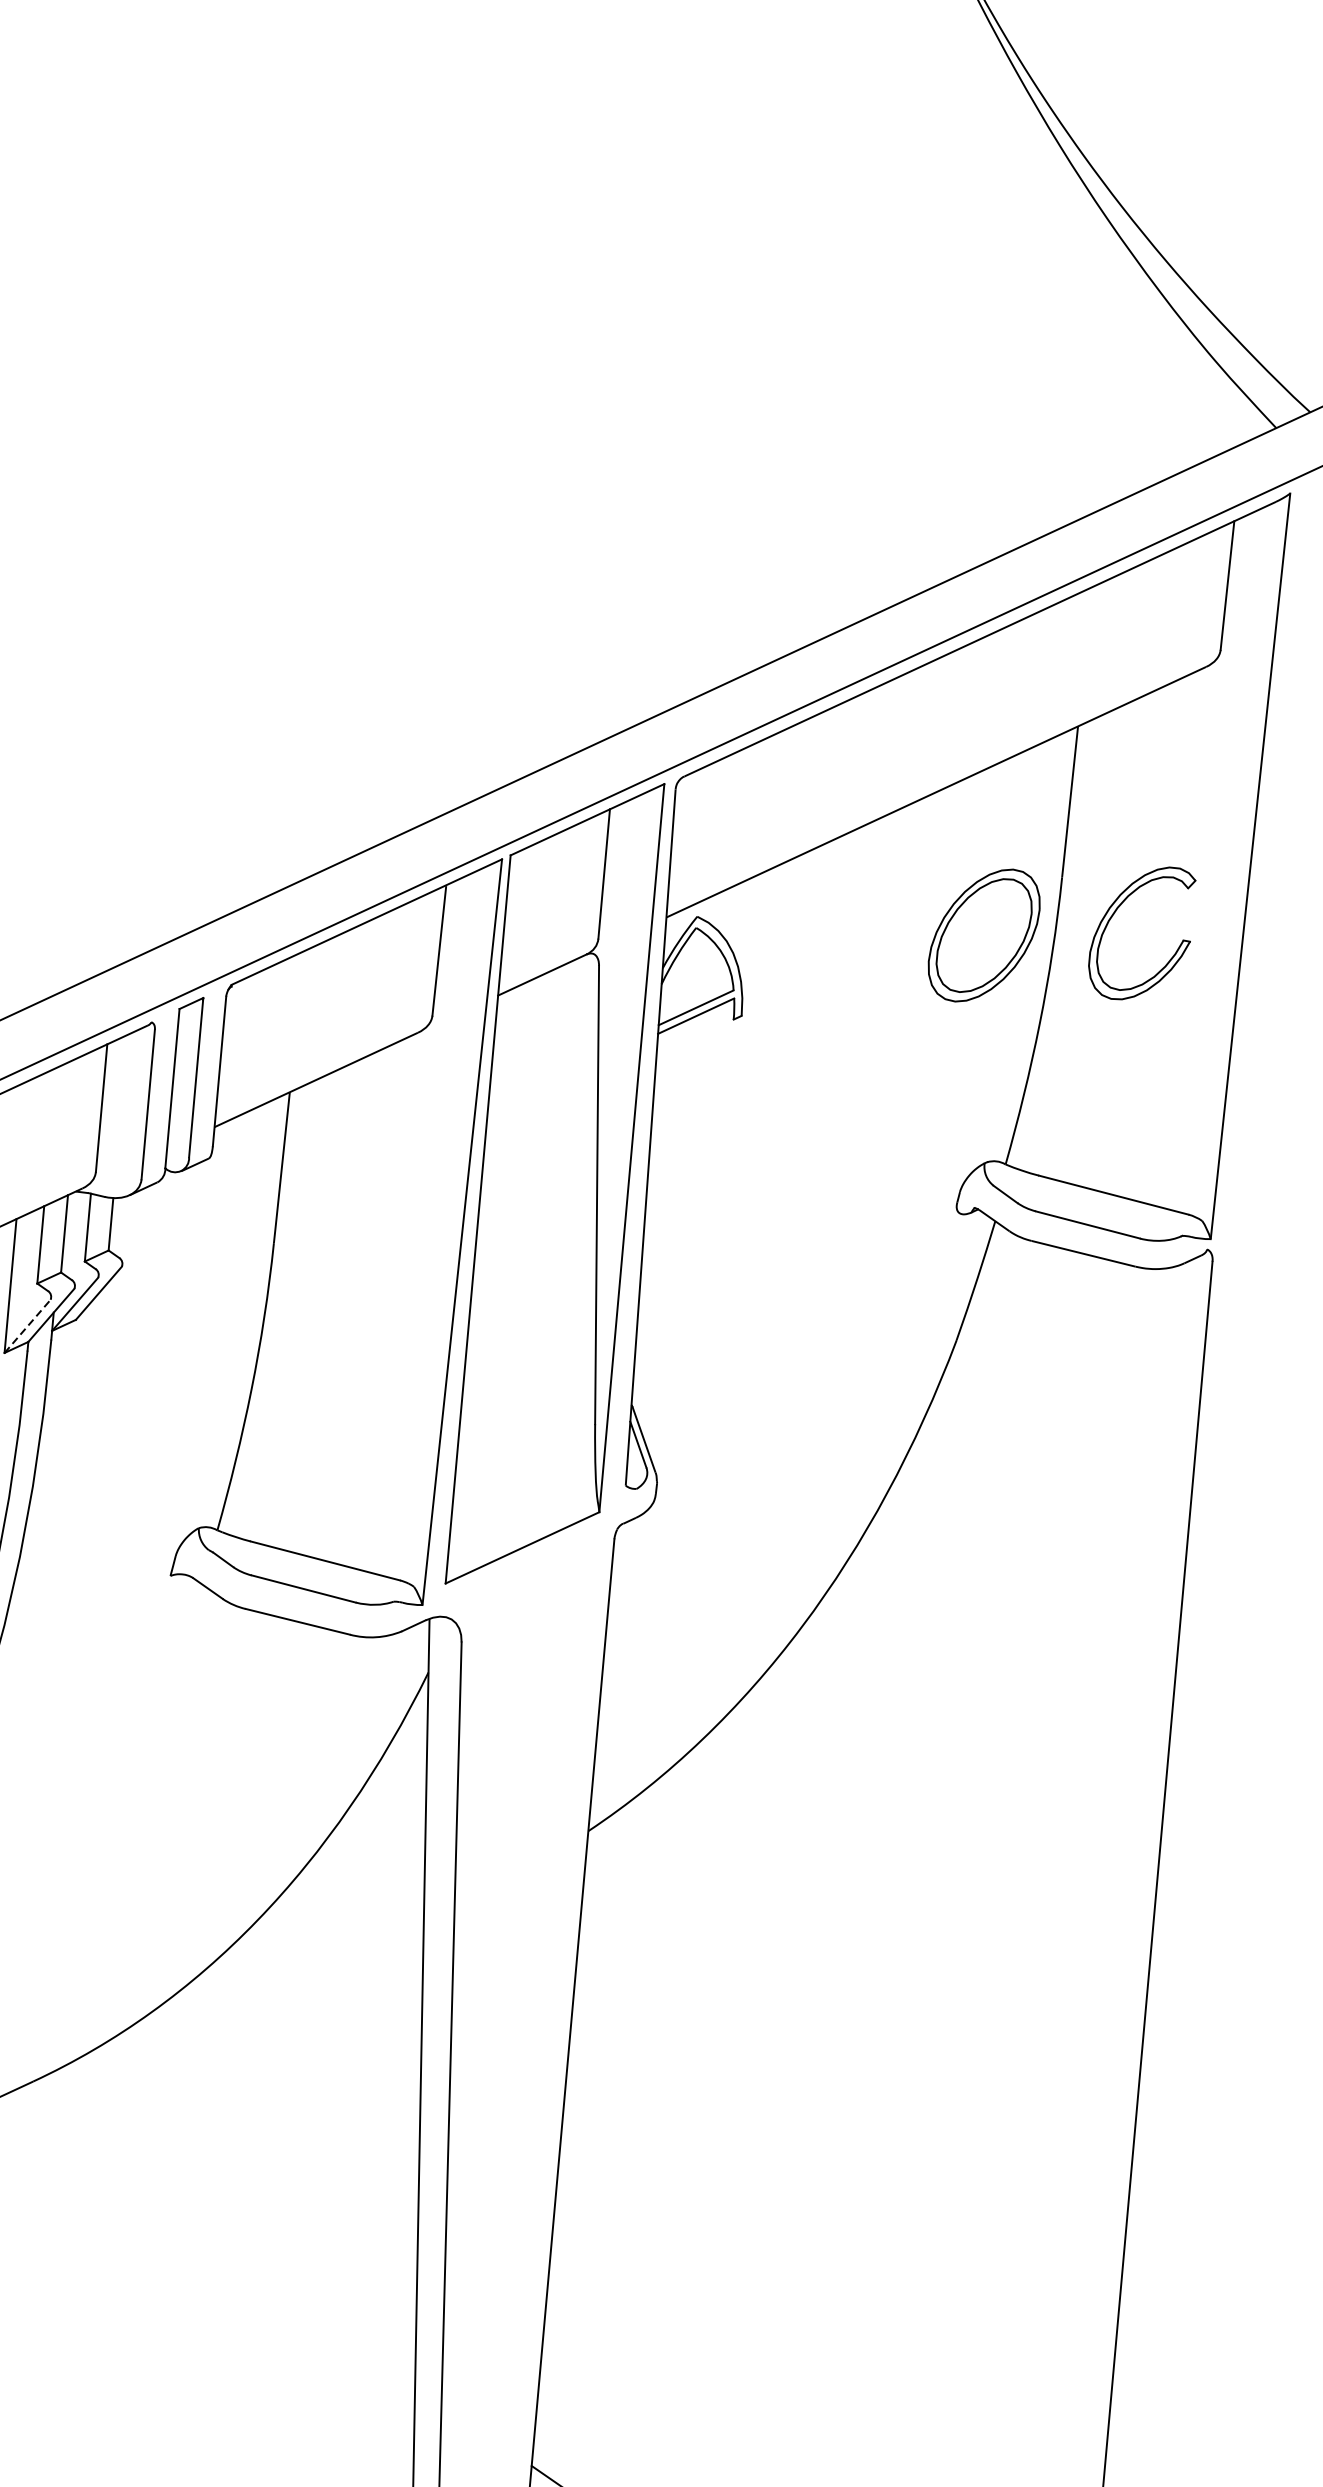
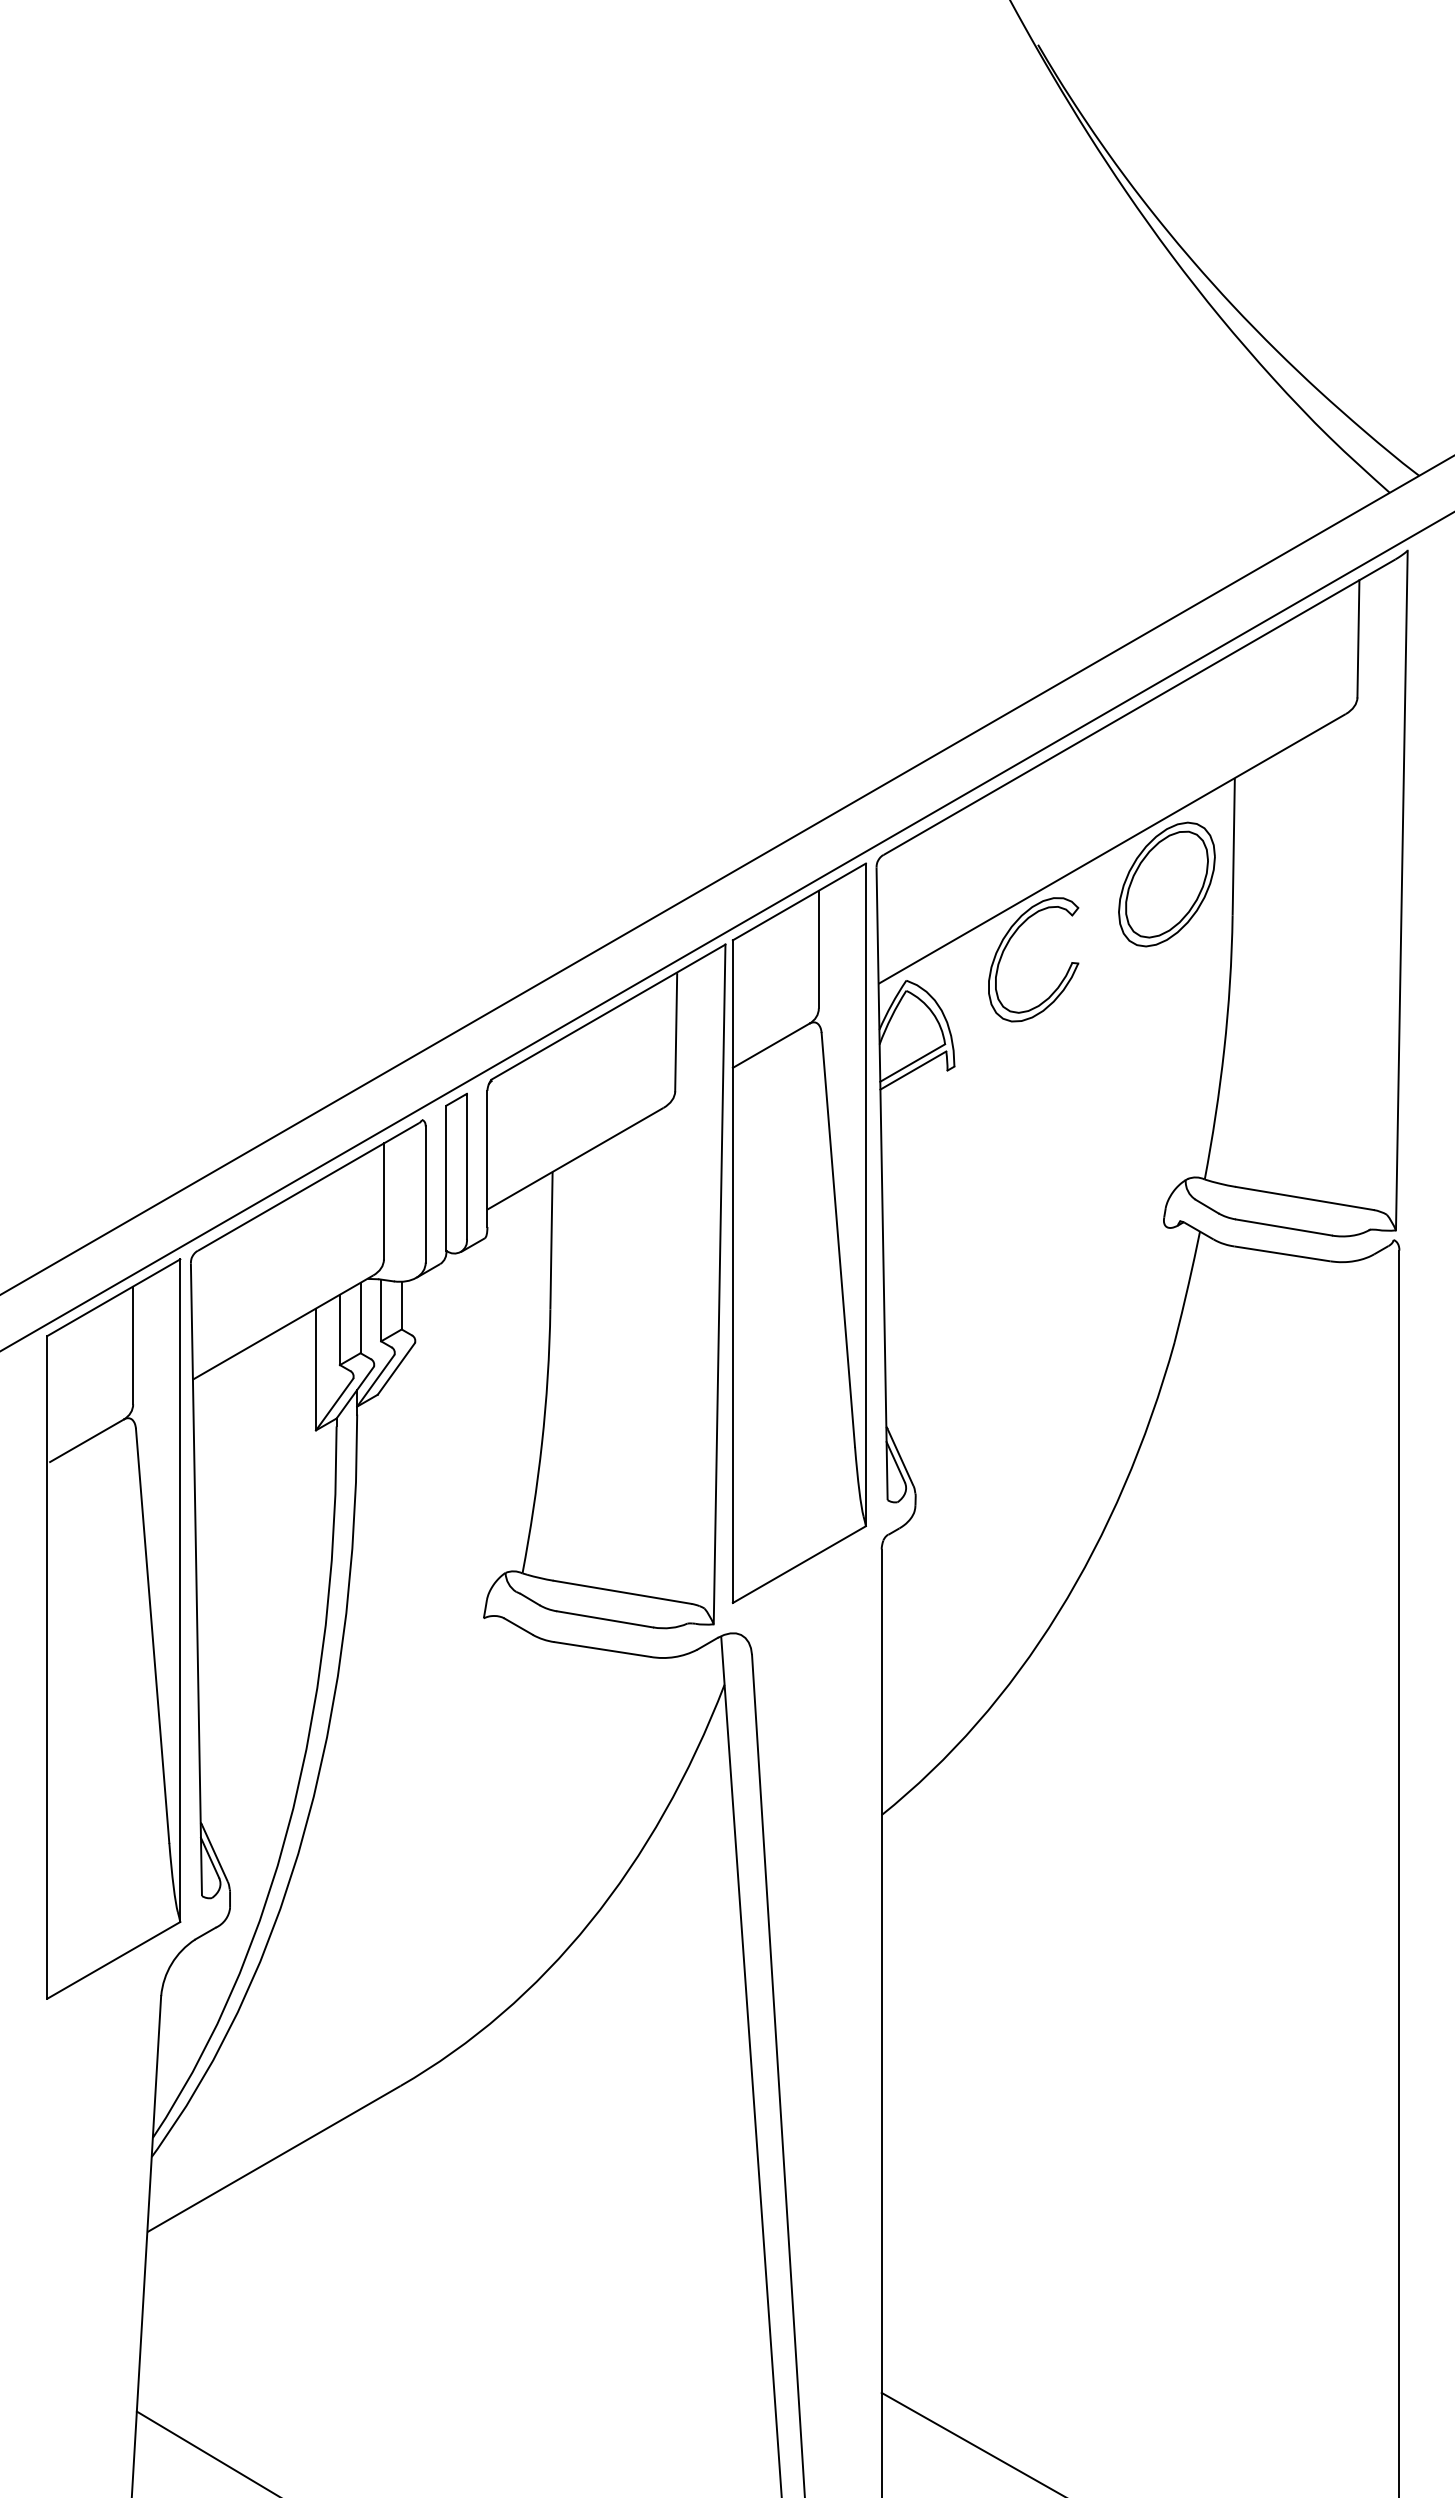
part: (1115, 913) -> (1008, 944), moved
part: (983, 935) -> (1166, 884), moved
line: (27, 1326) -> (334, 1404), dashed -> solid

